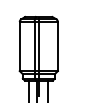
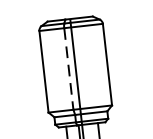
line: (34, 46) -> (68, 68), solid -> dashed

